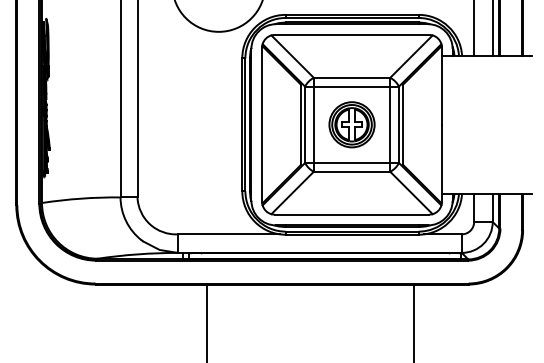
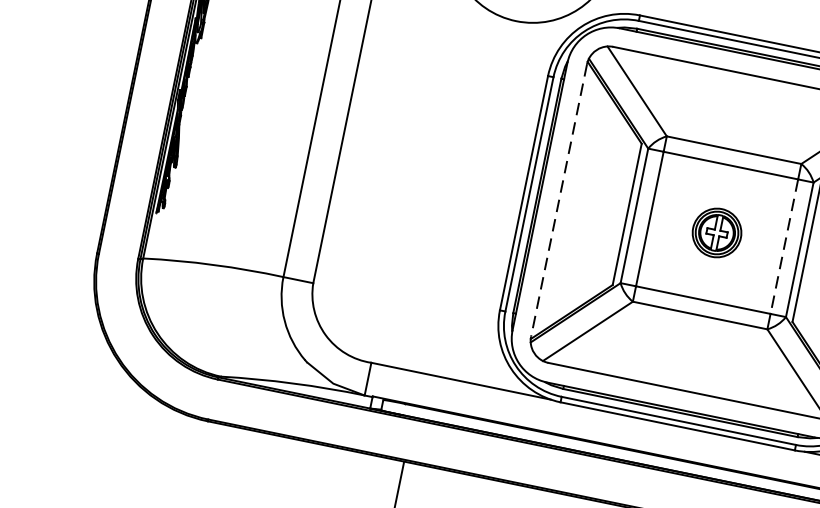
part: (351, 124) -> (716, 232), size x0.6
line: (262, 125) -> (559, 201), solid -> dashed
line: (390, 125) -> (784, 247), solid -> dashed

